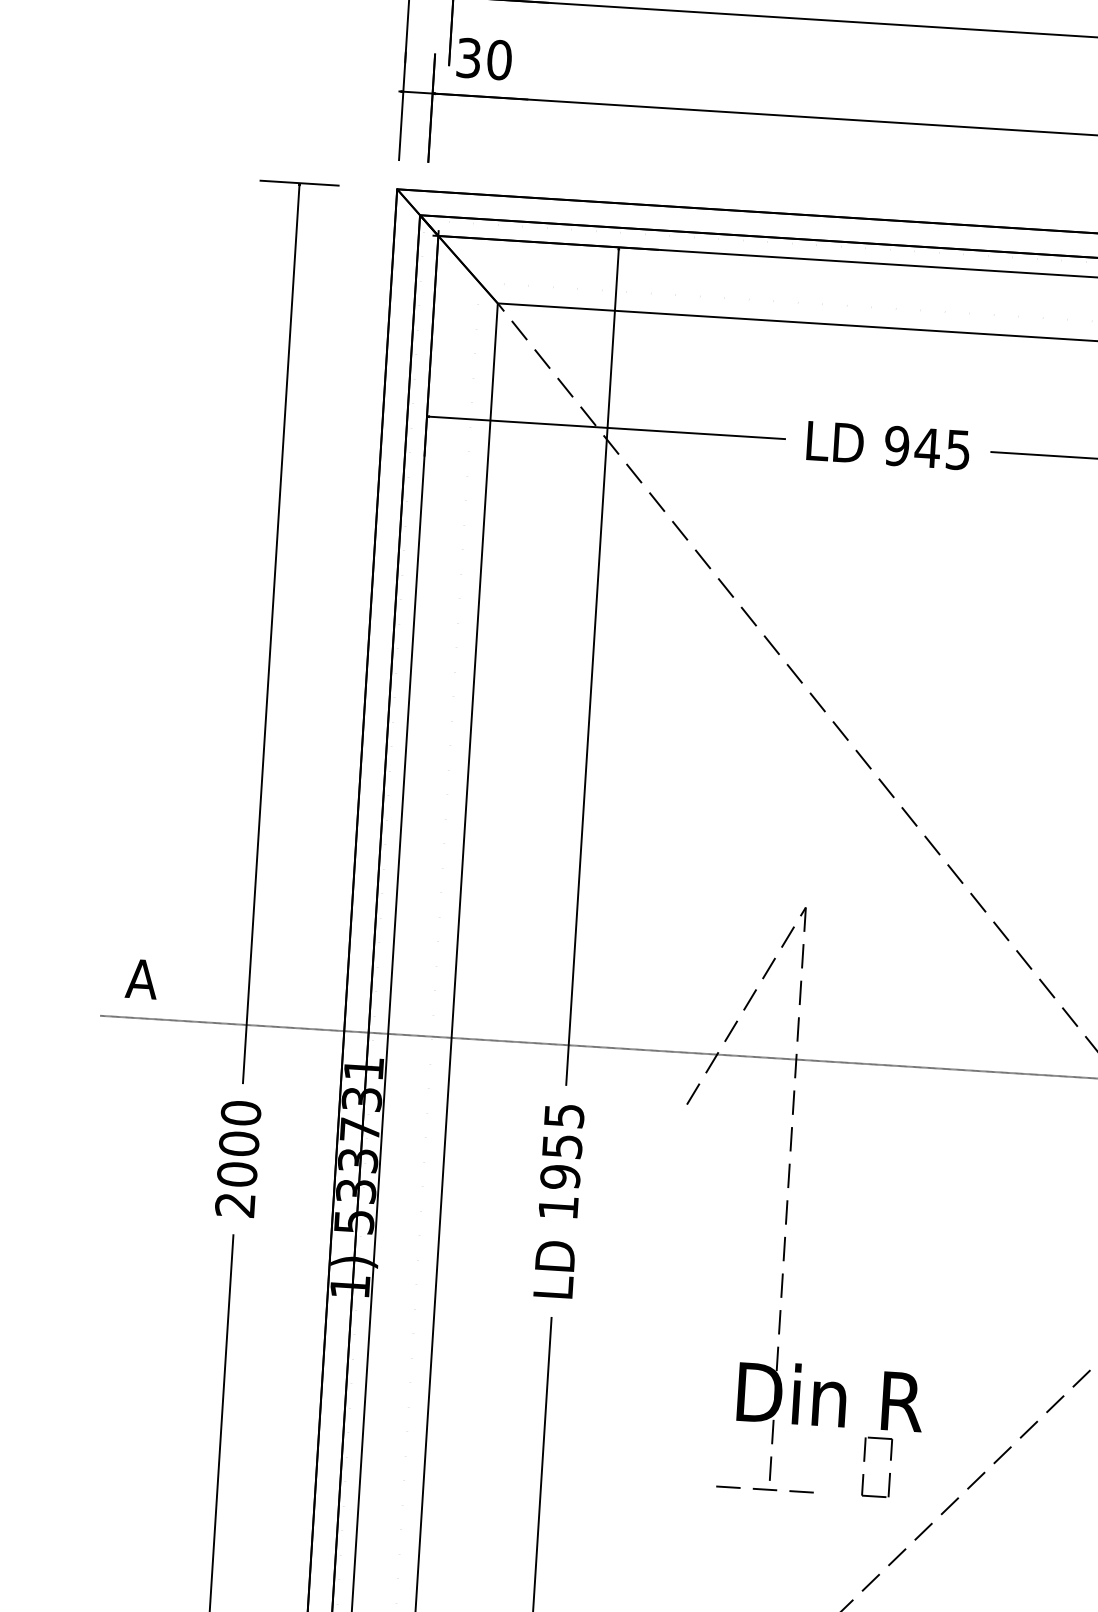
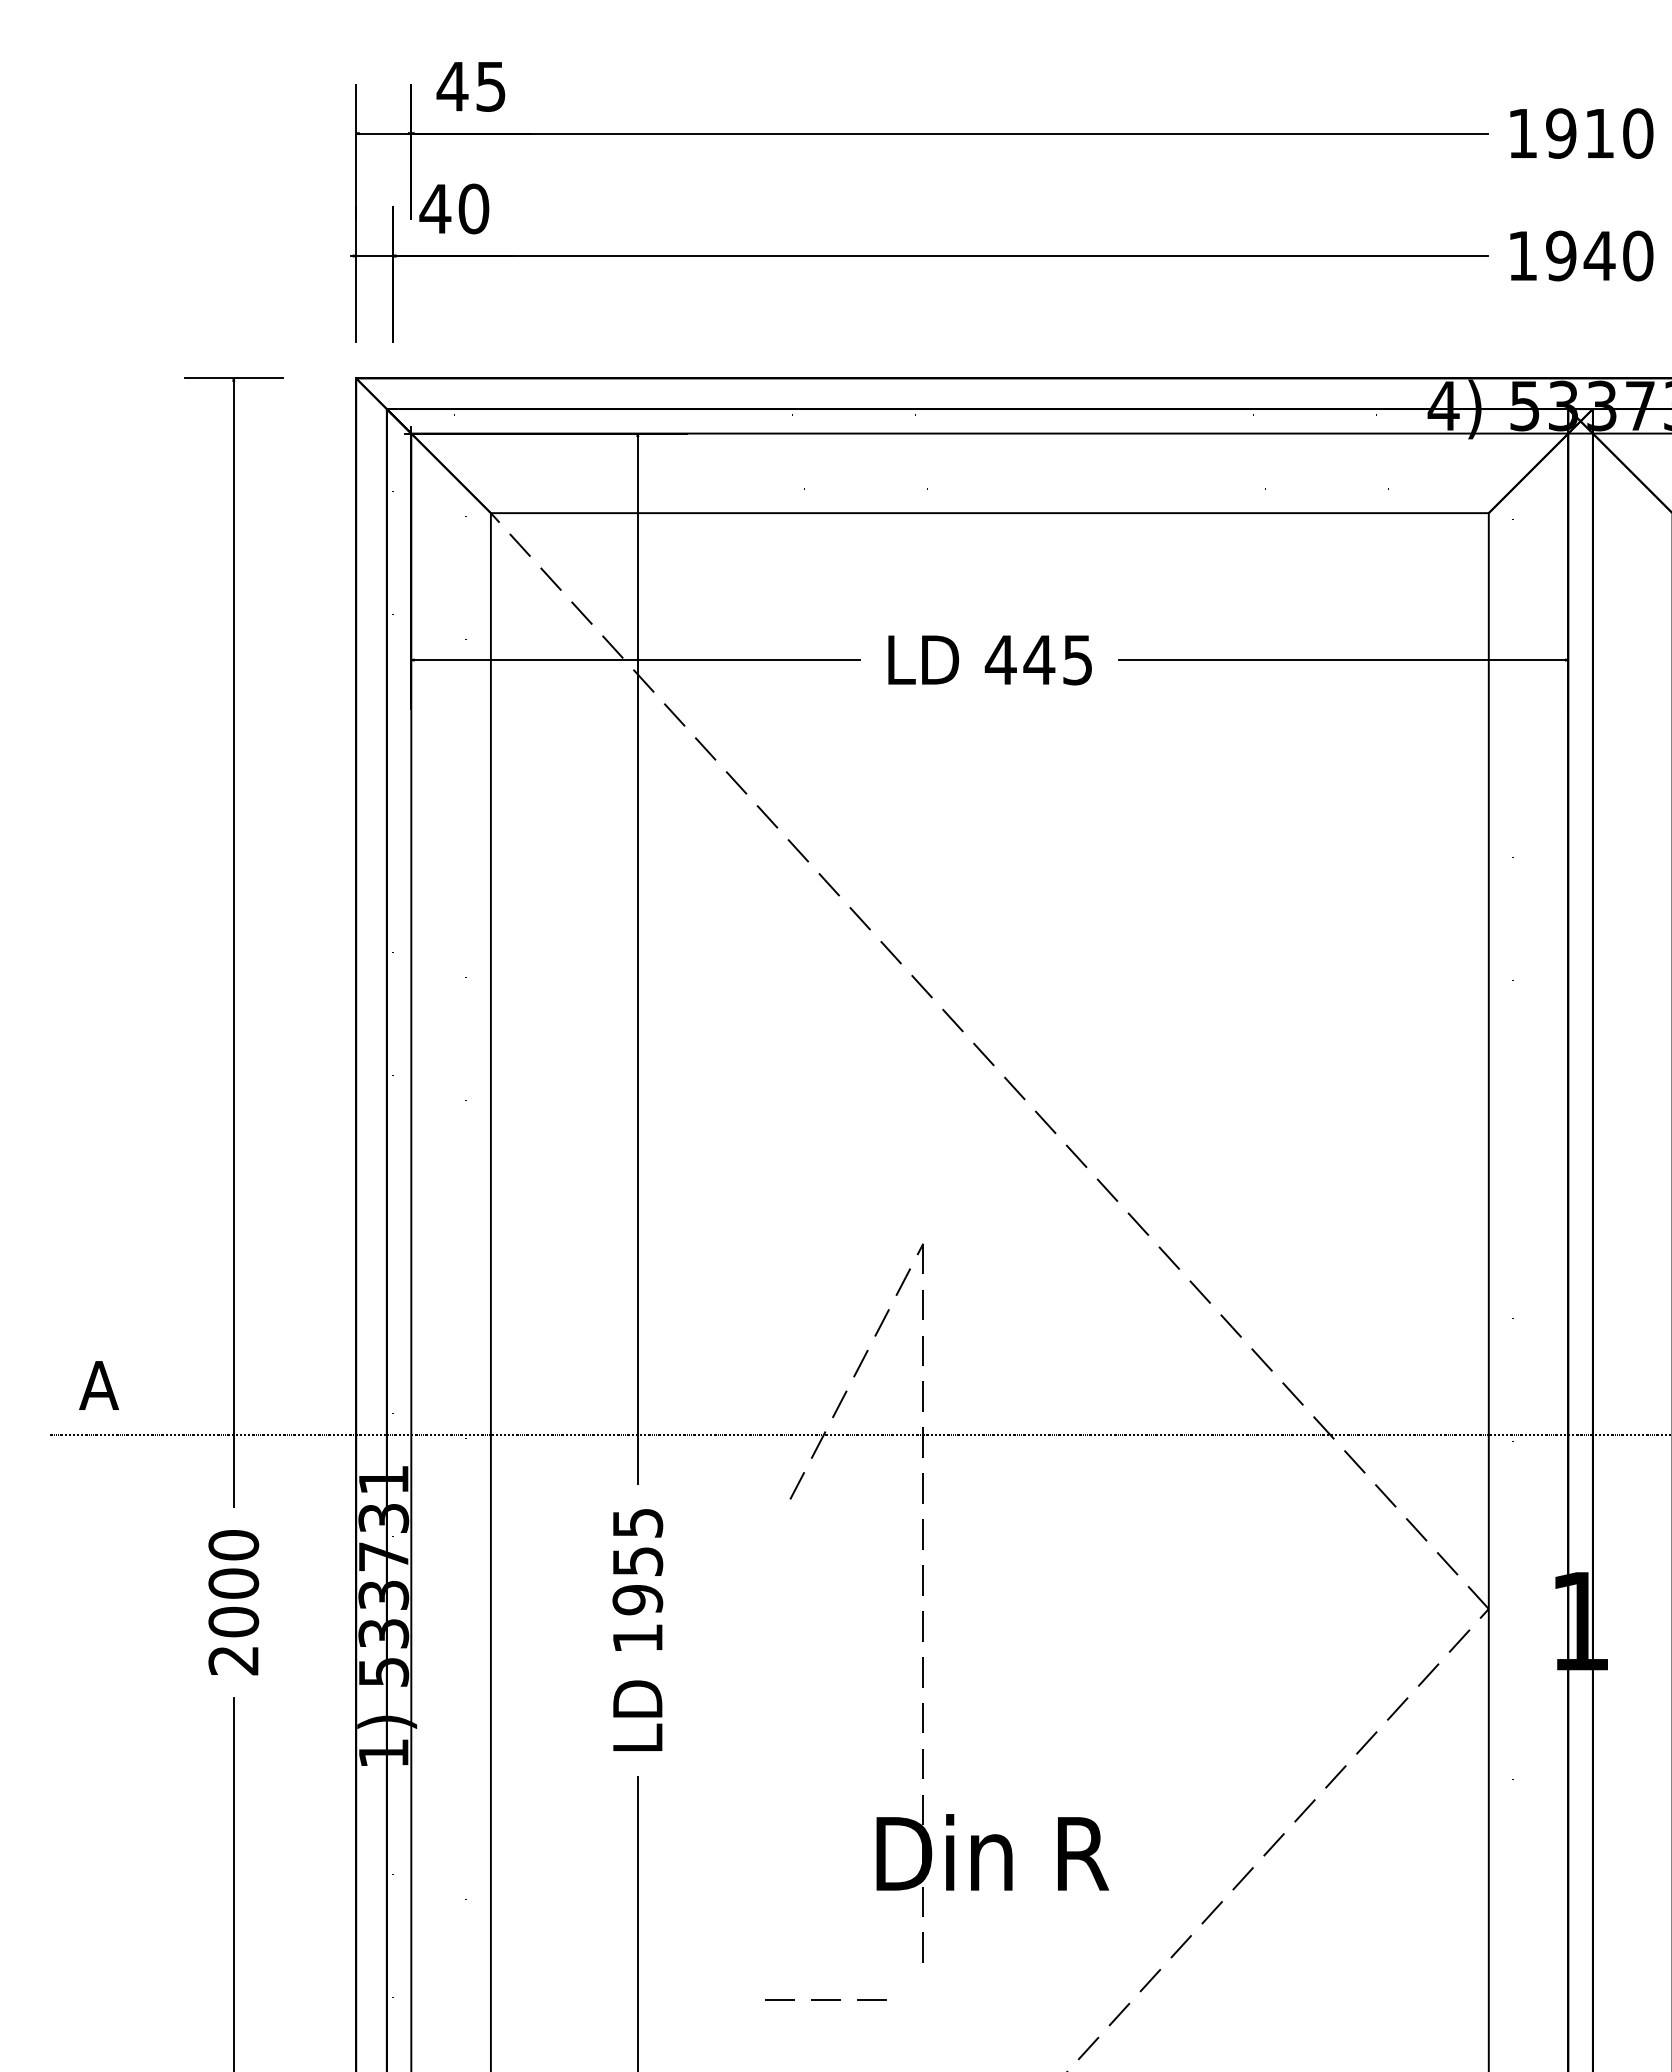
text: (468, 57) -> (435, 208), 30 -> 40
text: (896, 445) -> (1000, 659), 945 -> 445
part: (864, 1461) -> (1040, 1931), removed
line: (764, 1488) -> (825, 1999), moved

